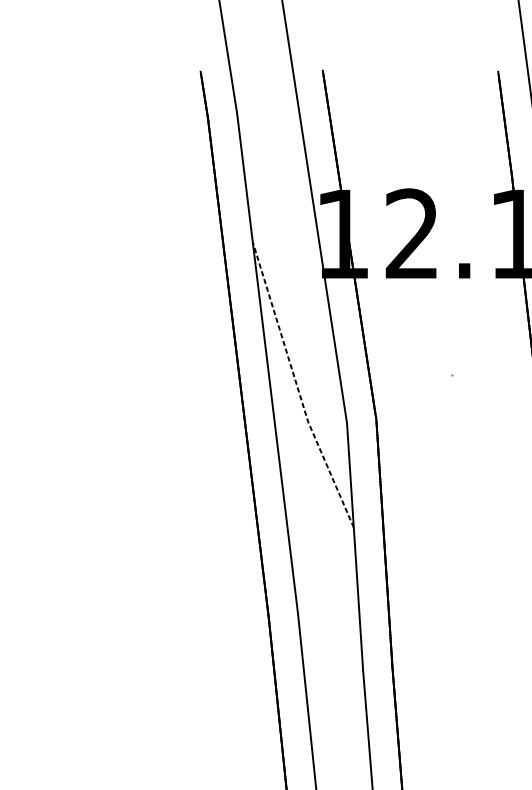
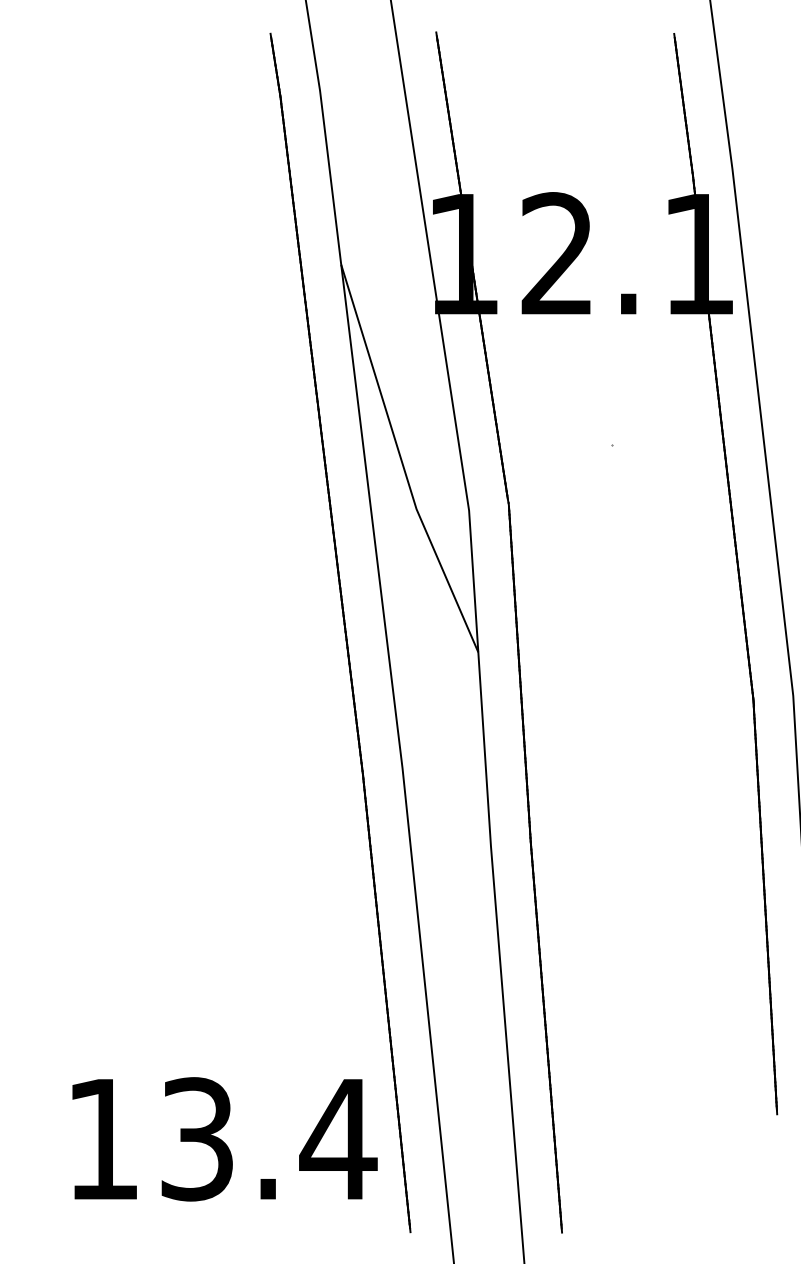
line: (297, 386) -> (401, 461), dashed -> solid

